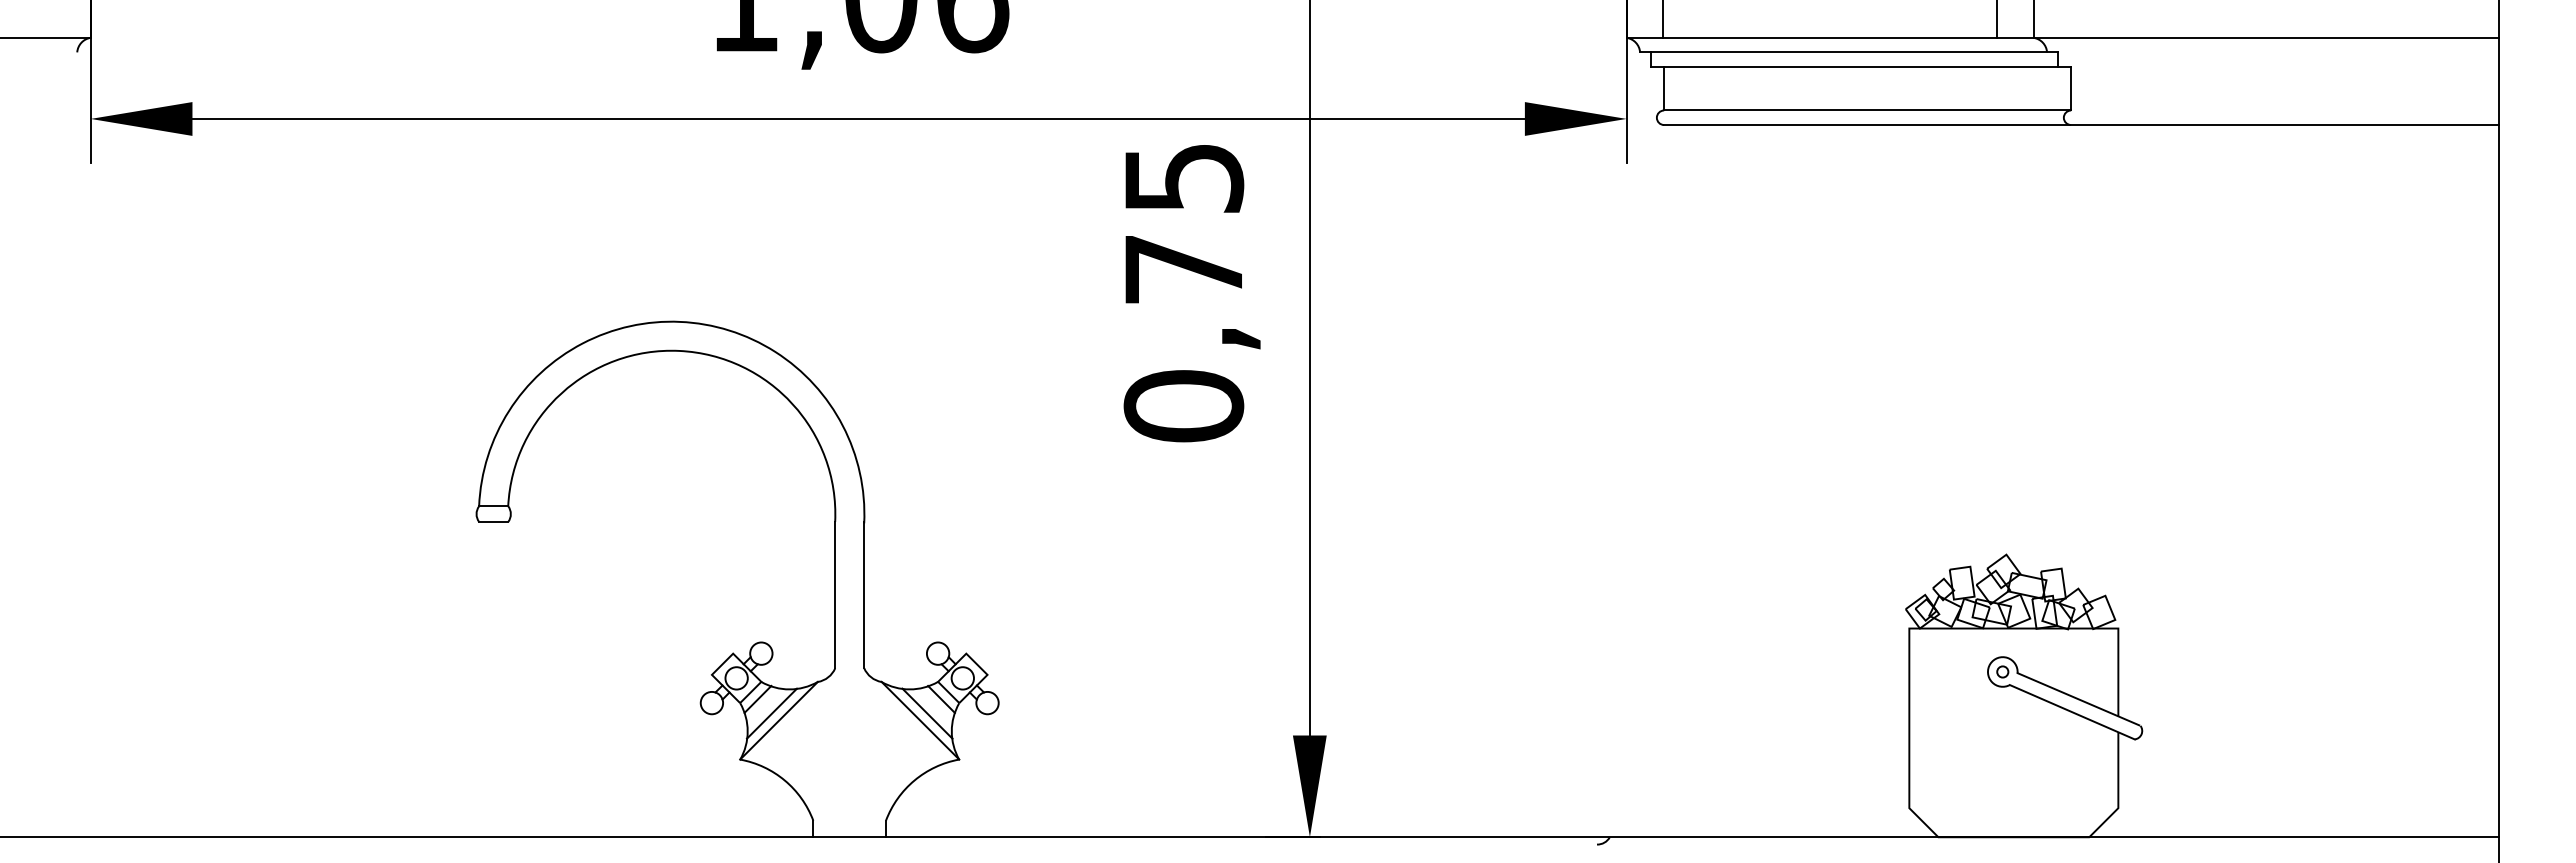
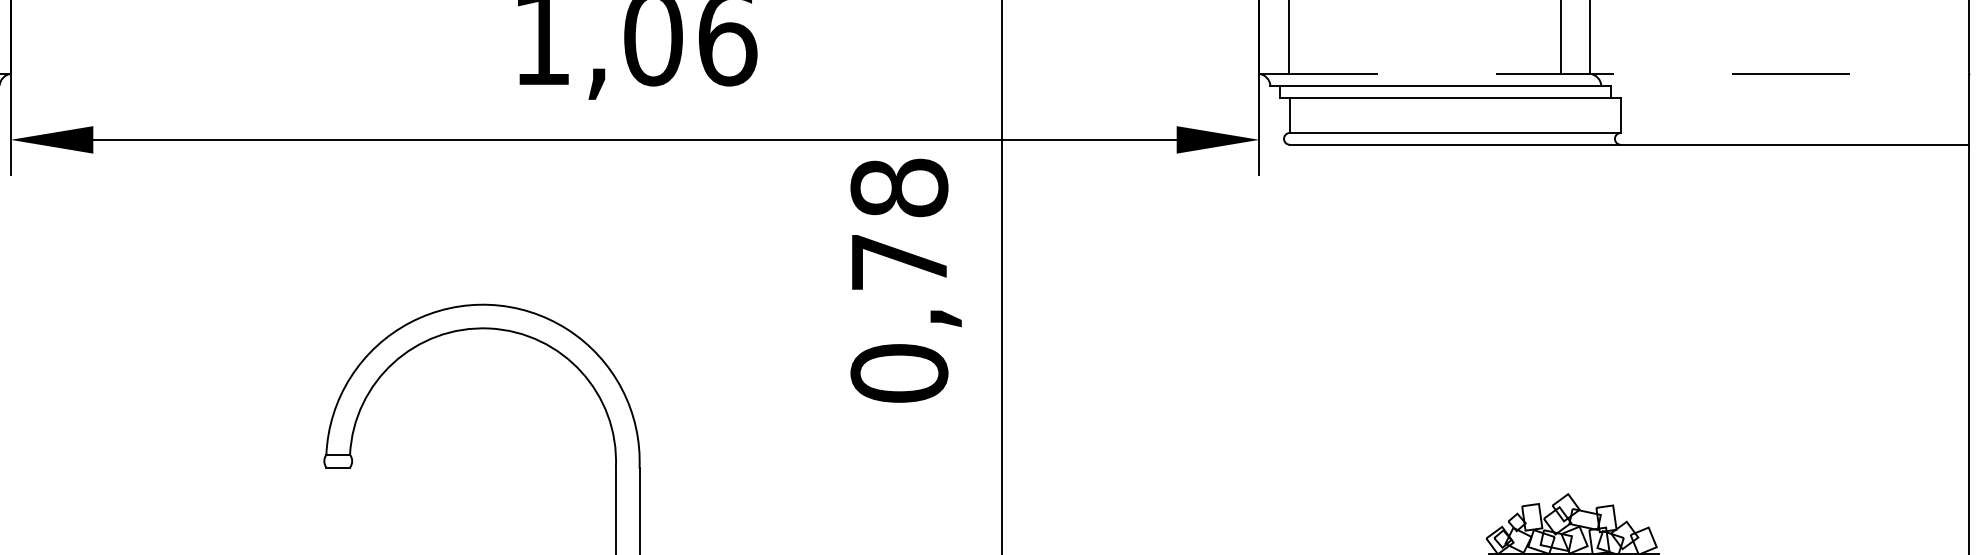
line: (2063, 37) -> (1614, 73), solid -> dashed
text: (1183, 177) -> (899, 187), 0,75 -> 0,78

